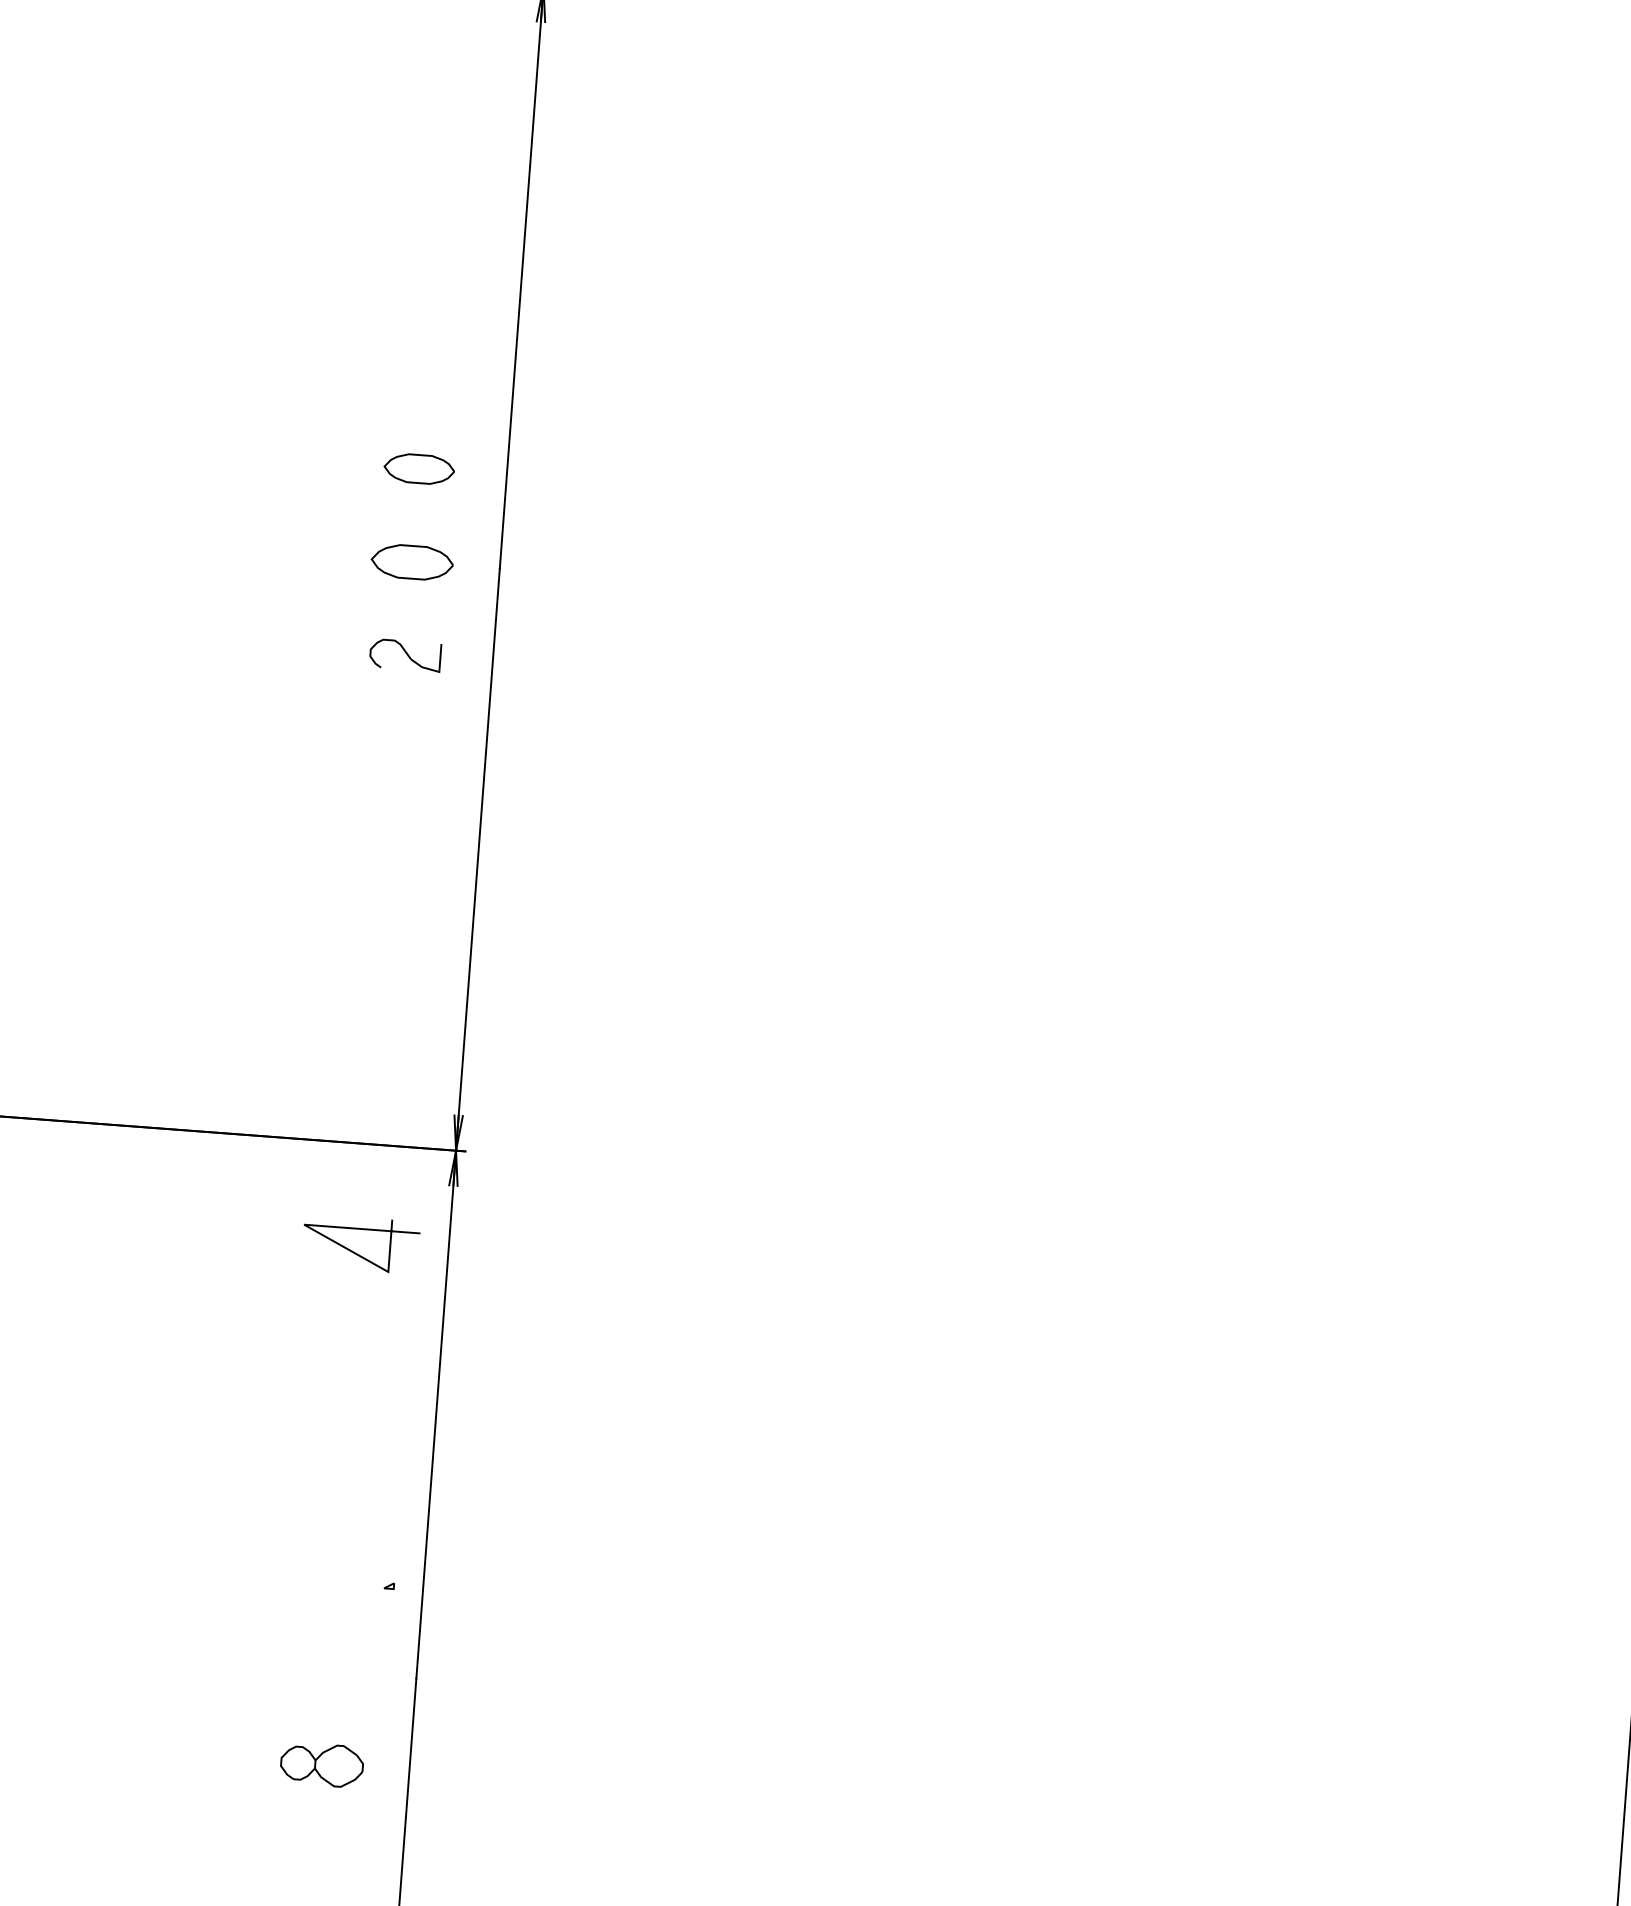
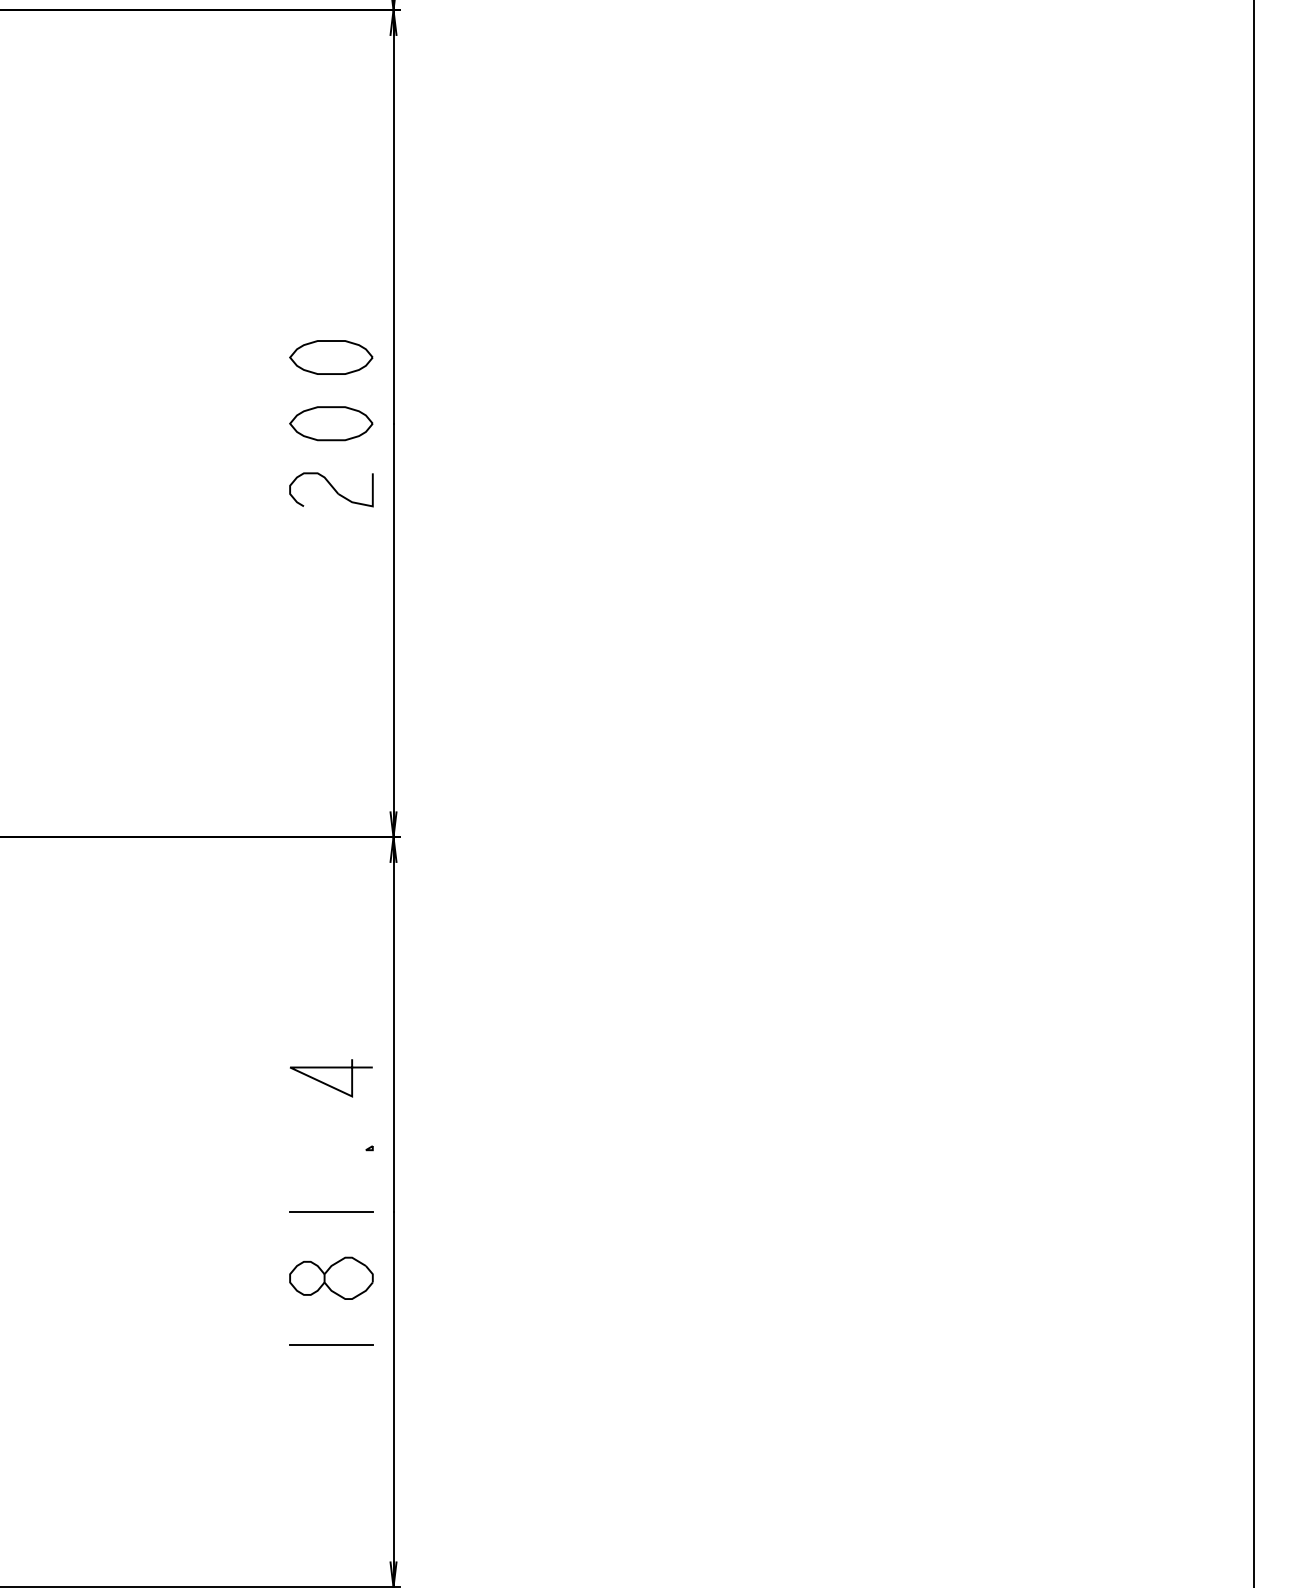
part: (419, 469) -> (331, 357), size x1.67
part: (412, 561) -> (331, 423), size x1.43
part: (405, 654) -> (331, 489), size x1.67
line: (357, 1252) -> (329, 1084), moved
line: (329, 1672) -> (331, 1212), added
part: (322, 1763) -> (331, 1277), size x1.43
line: (315, 1858) -> (331, 1344), added

